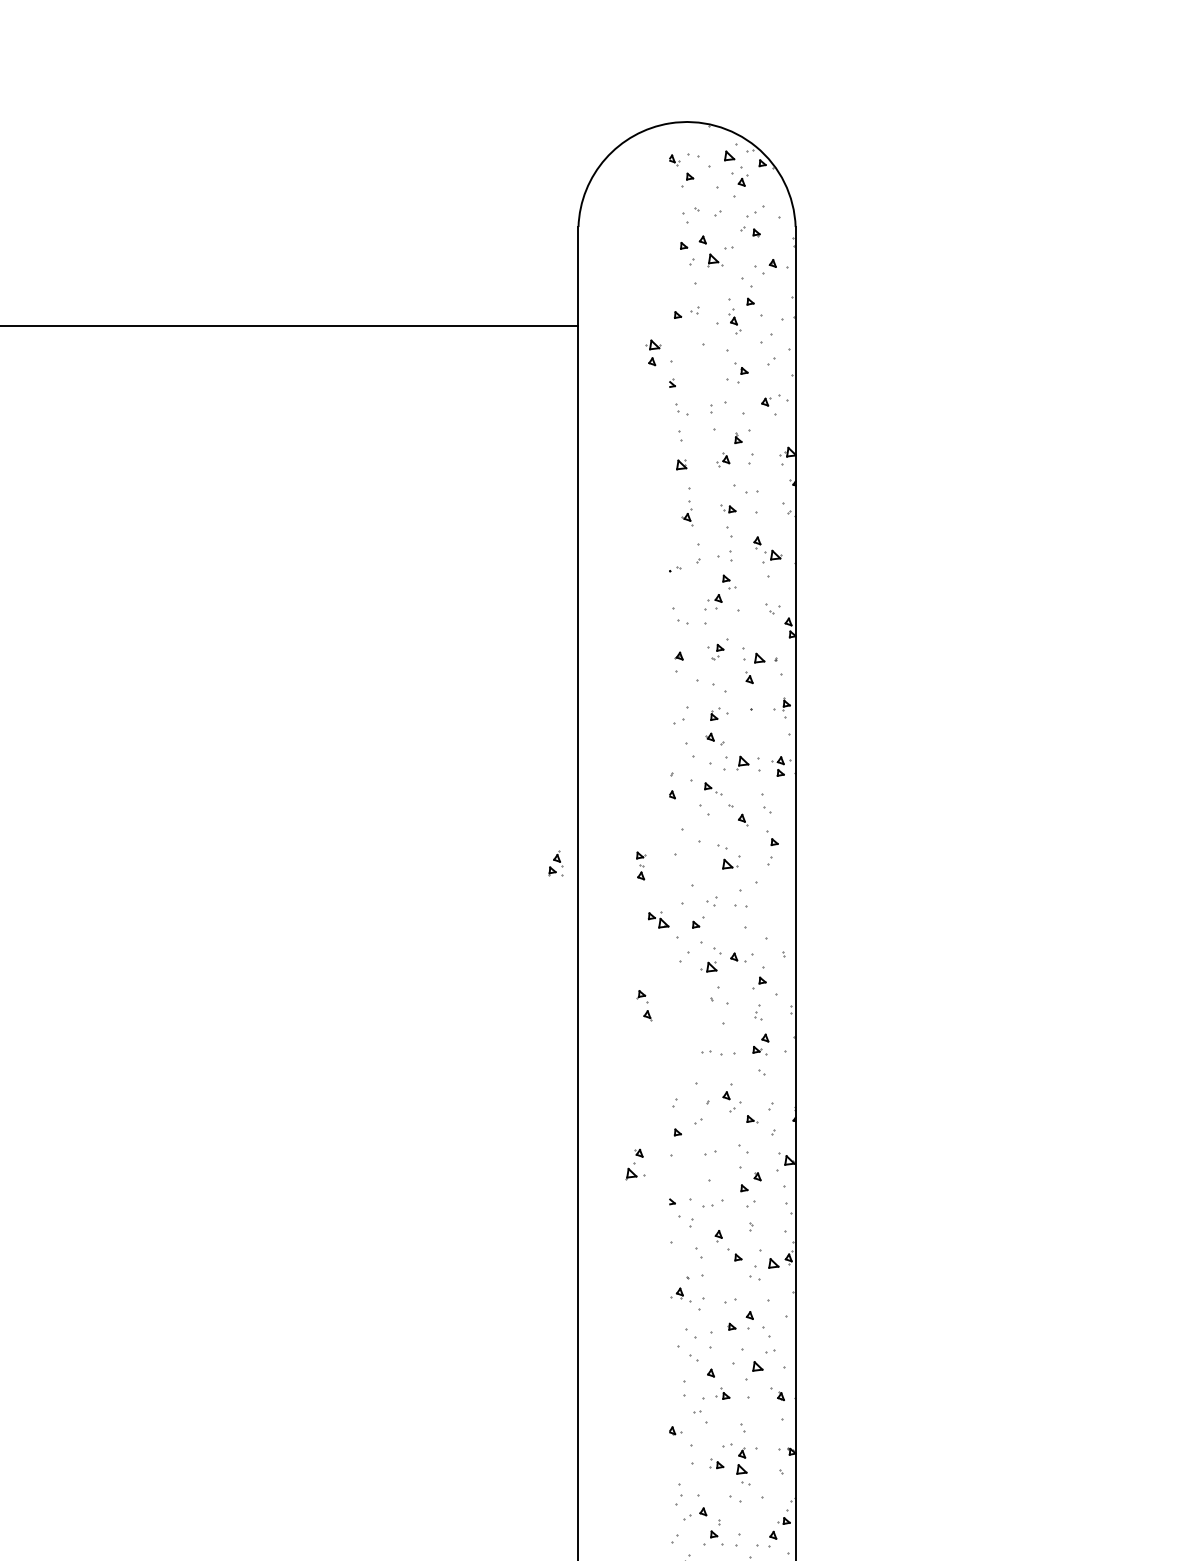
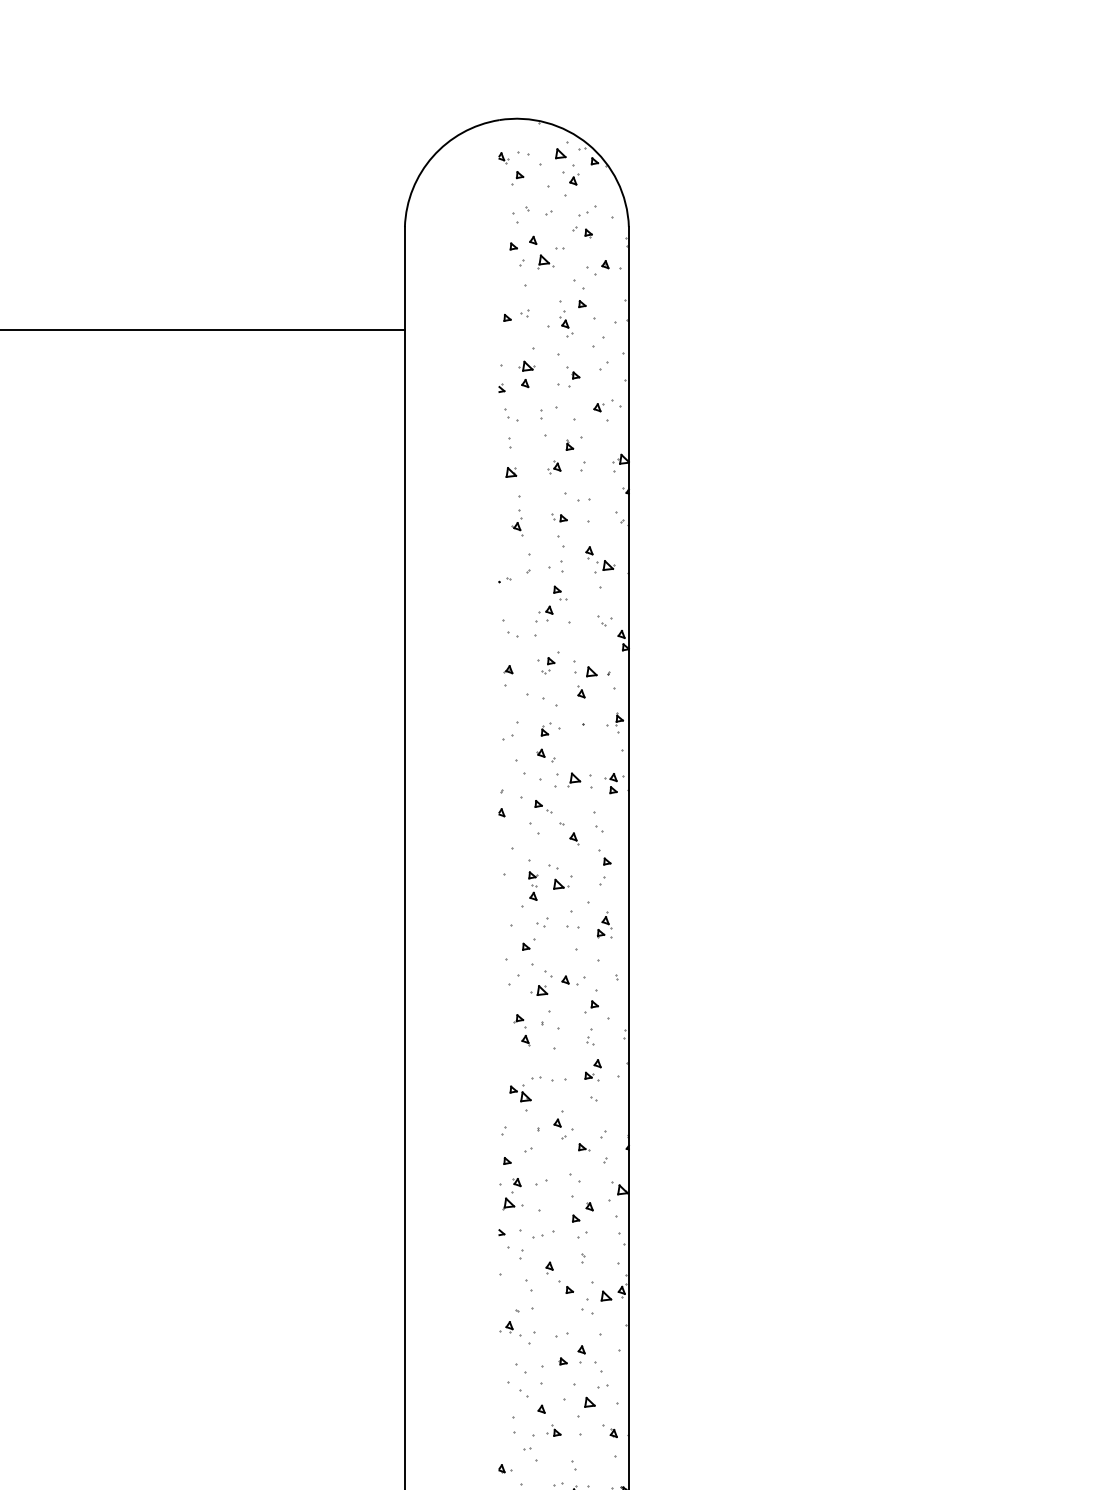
part: (653, 352) -> (526, 374), moved
part: (555, 863) -> (603, 925), moved
part: (641, 865) -> (533, 885), moved
part: (658, 919) -> (520, 1092), moved
part: (644, 1005) -> (522, 1030), moved
part: (635, 1164) -> (513, 1194), moved

